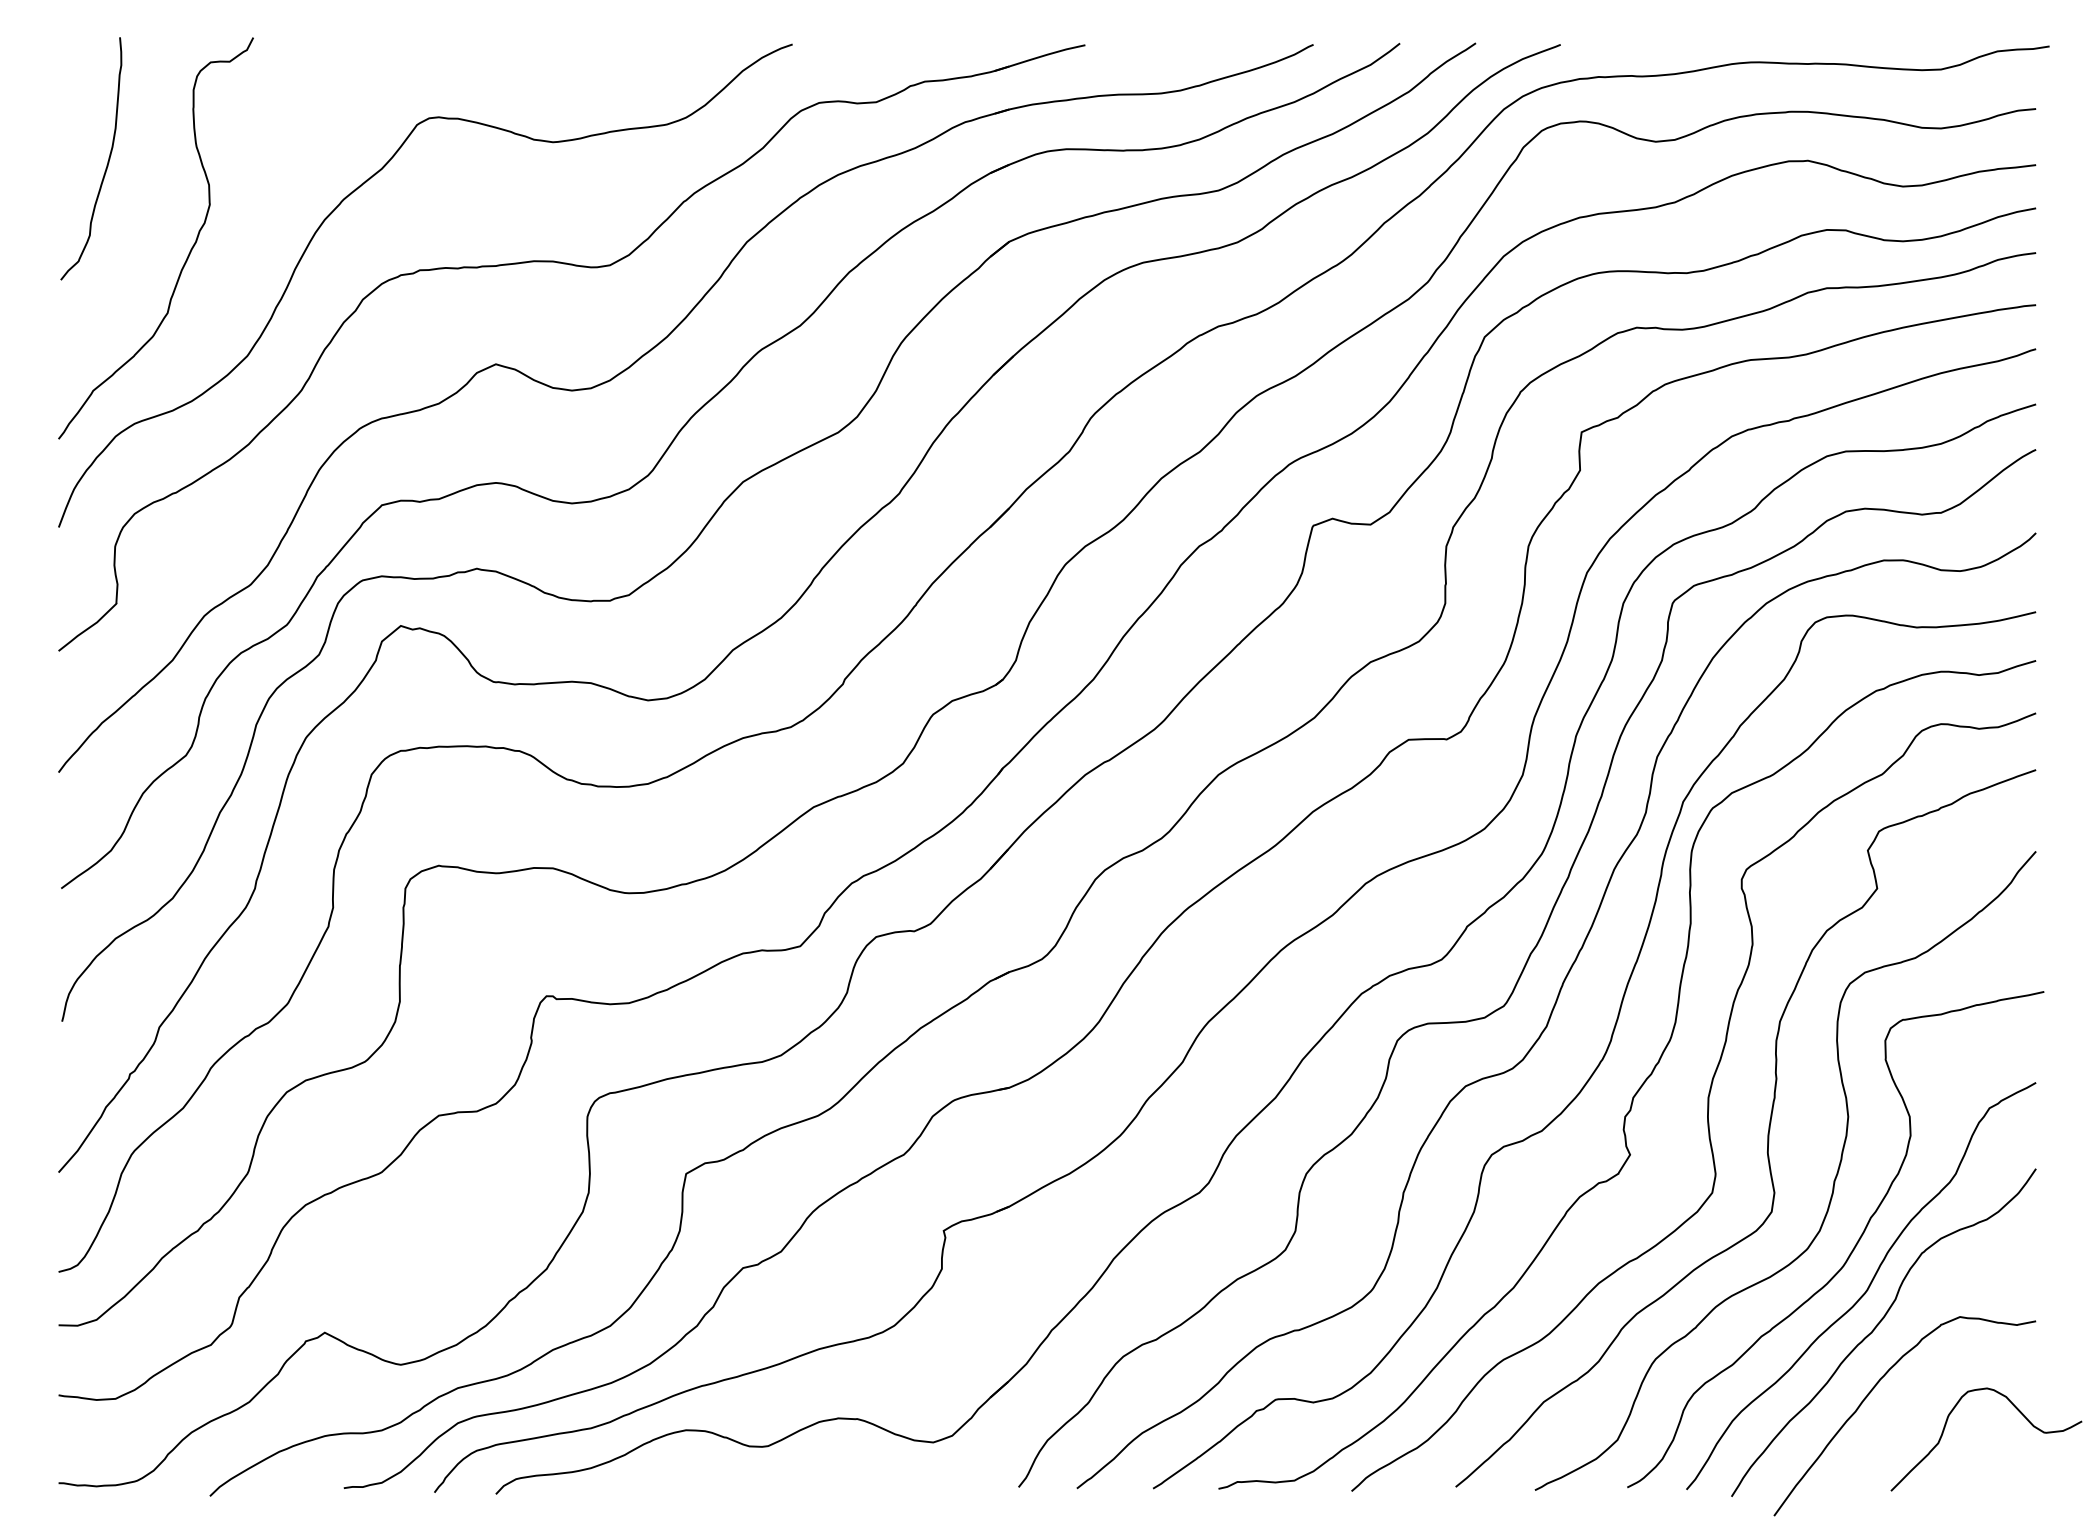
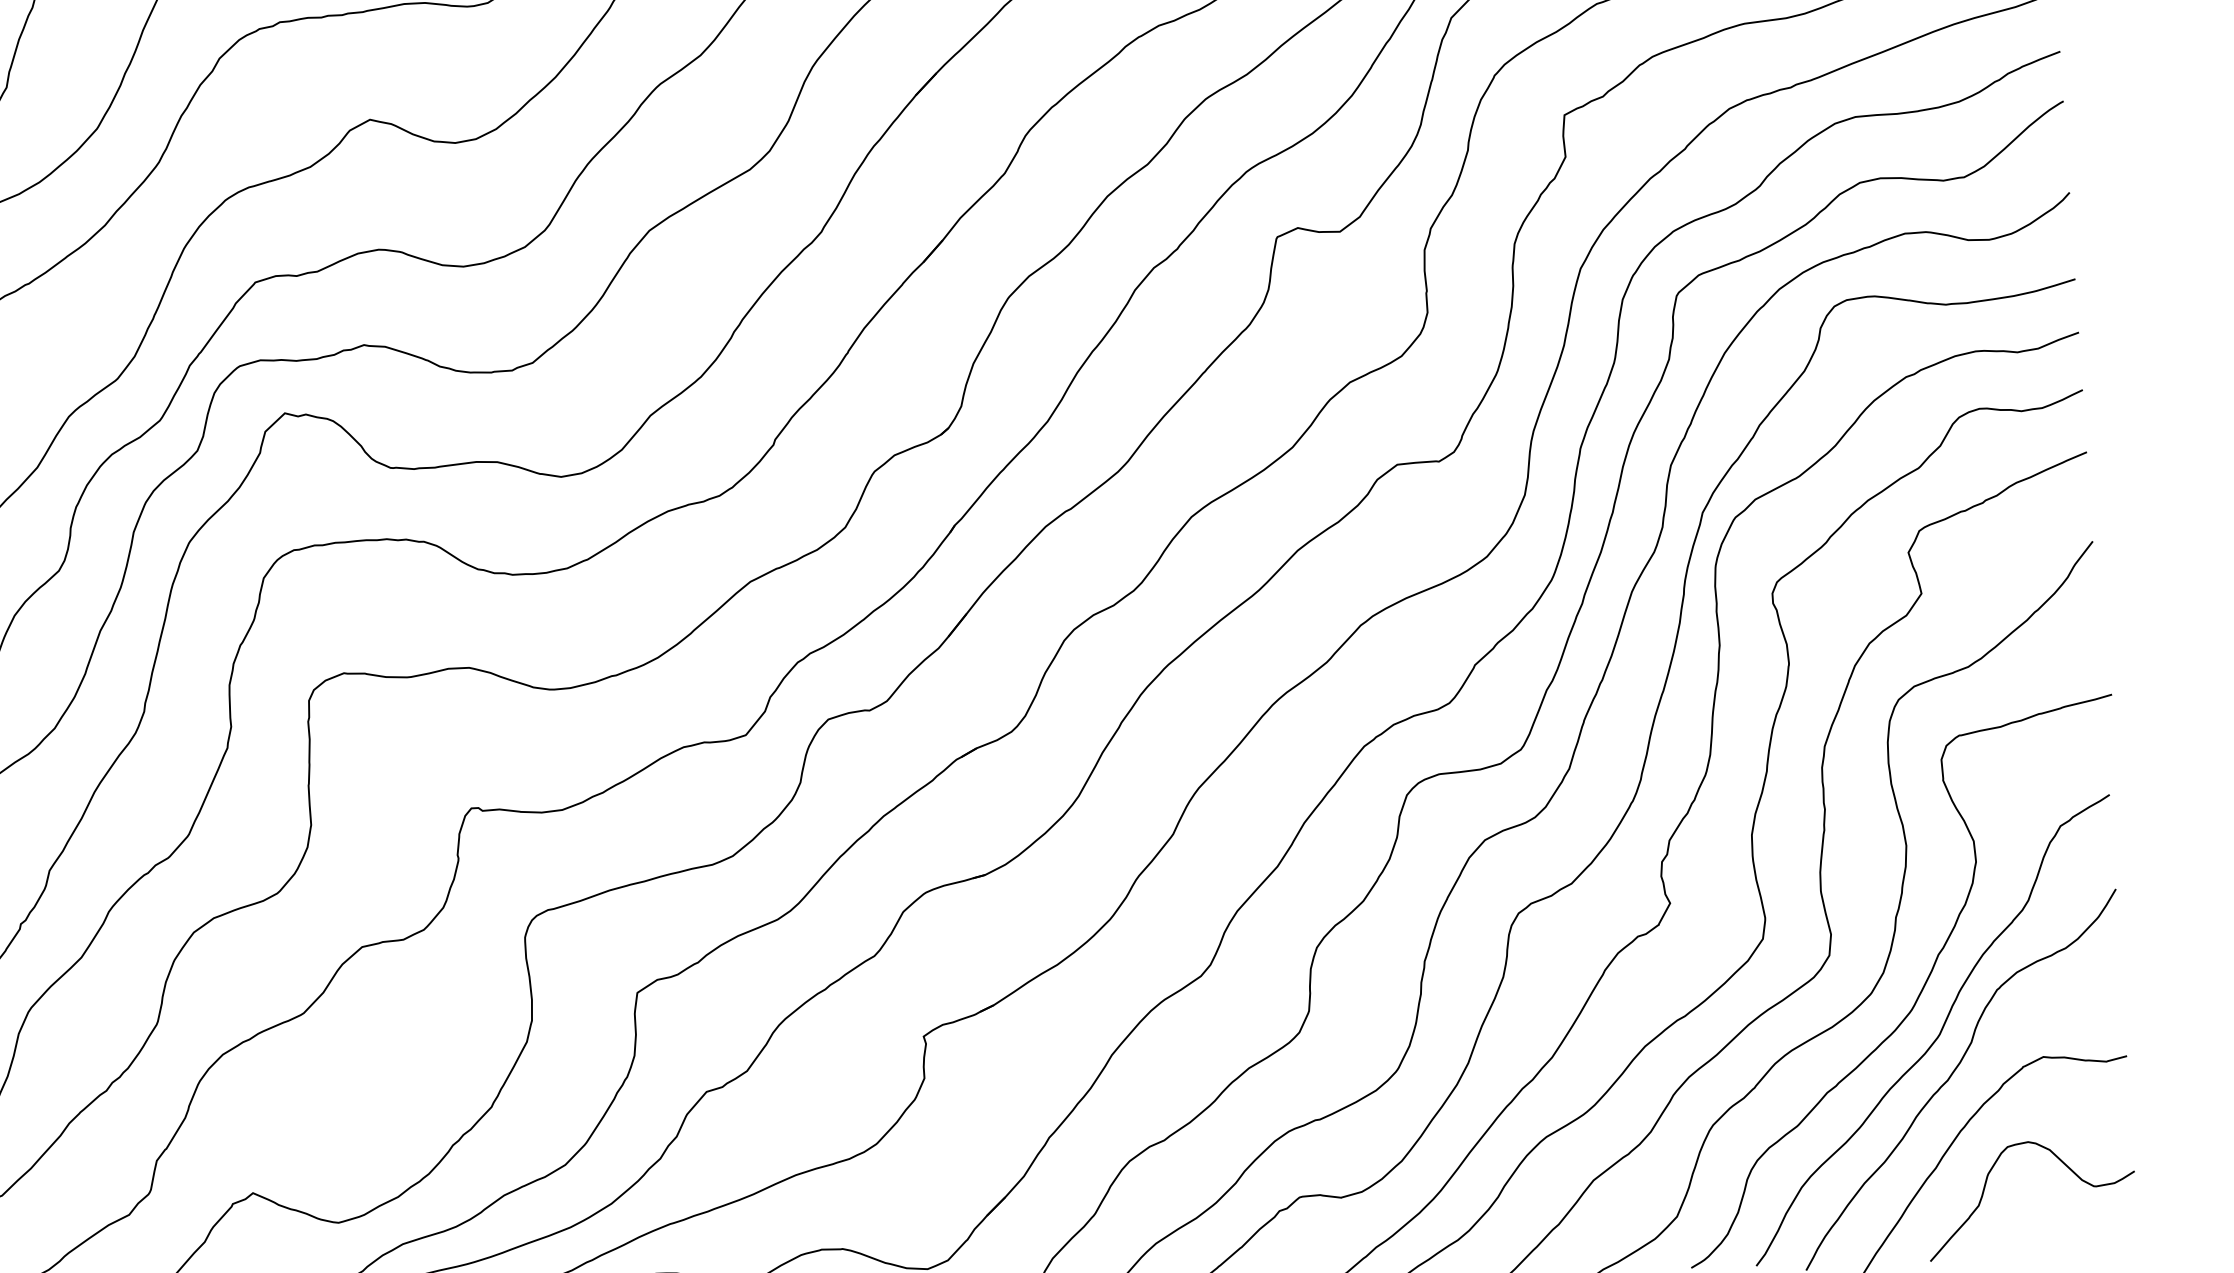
curve: (1946, 1425) -> (1986, 1185), moved

